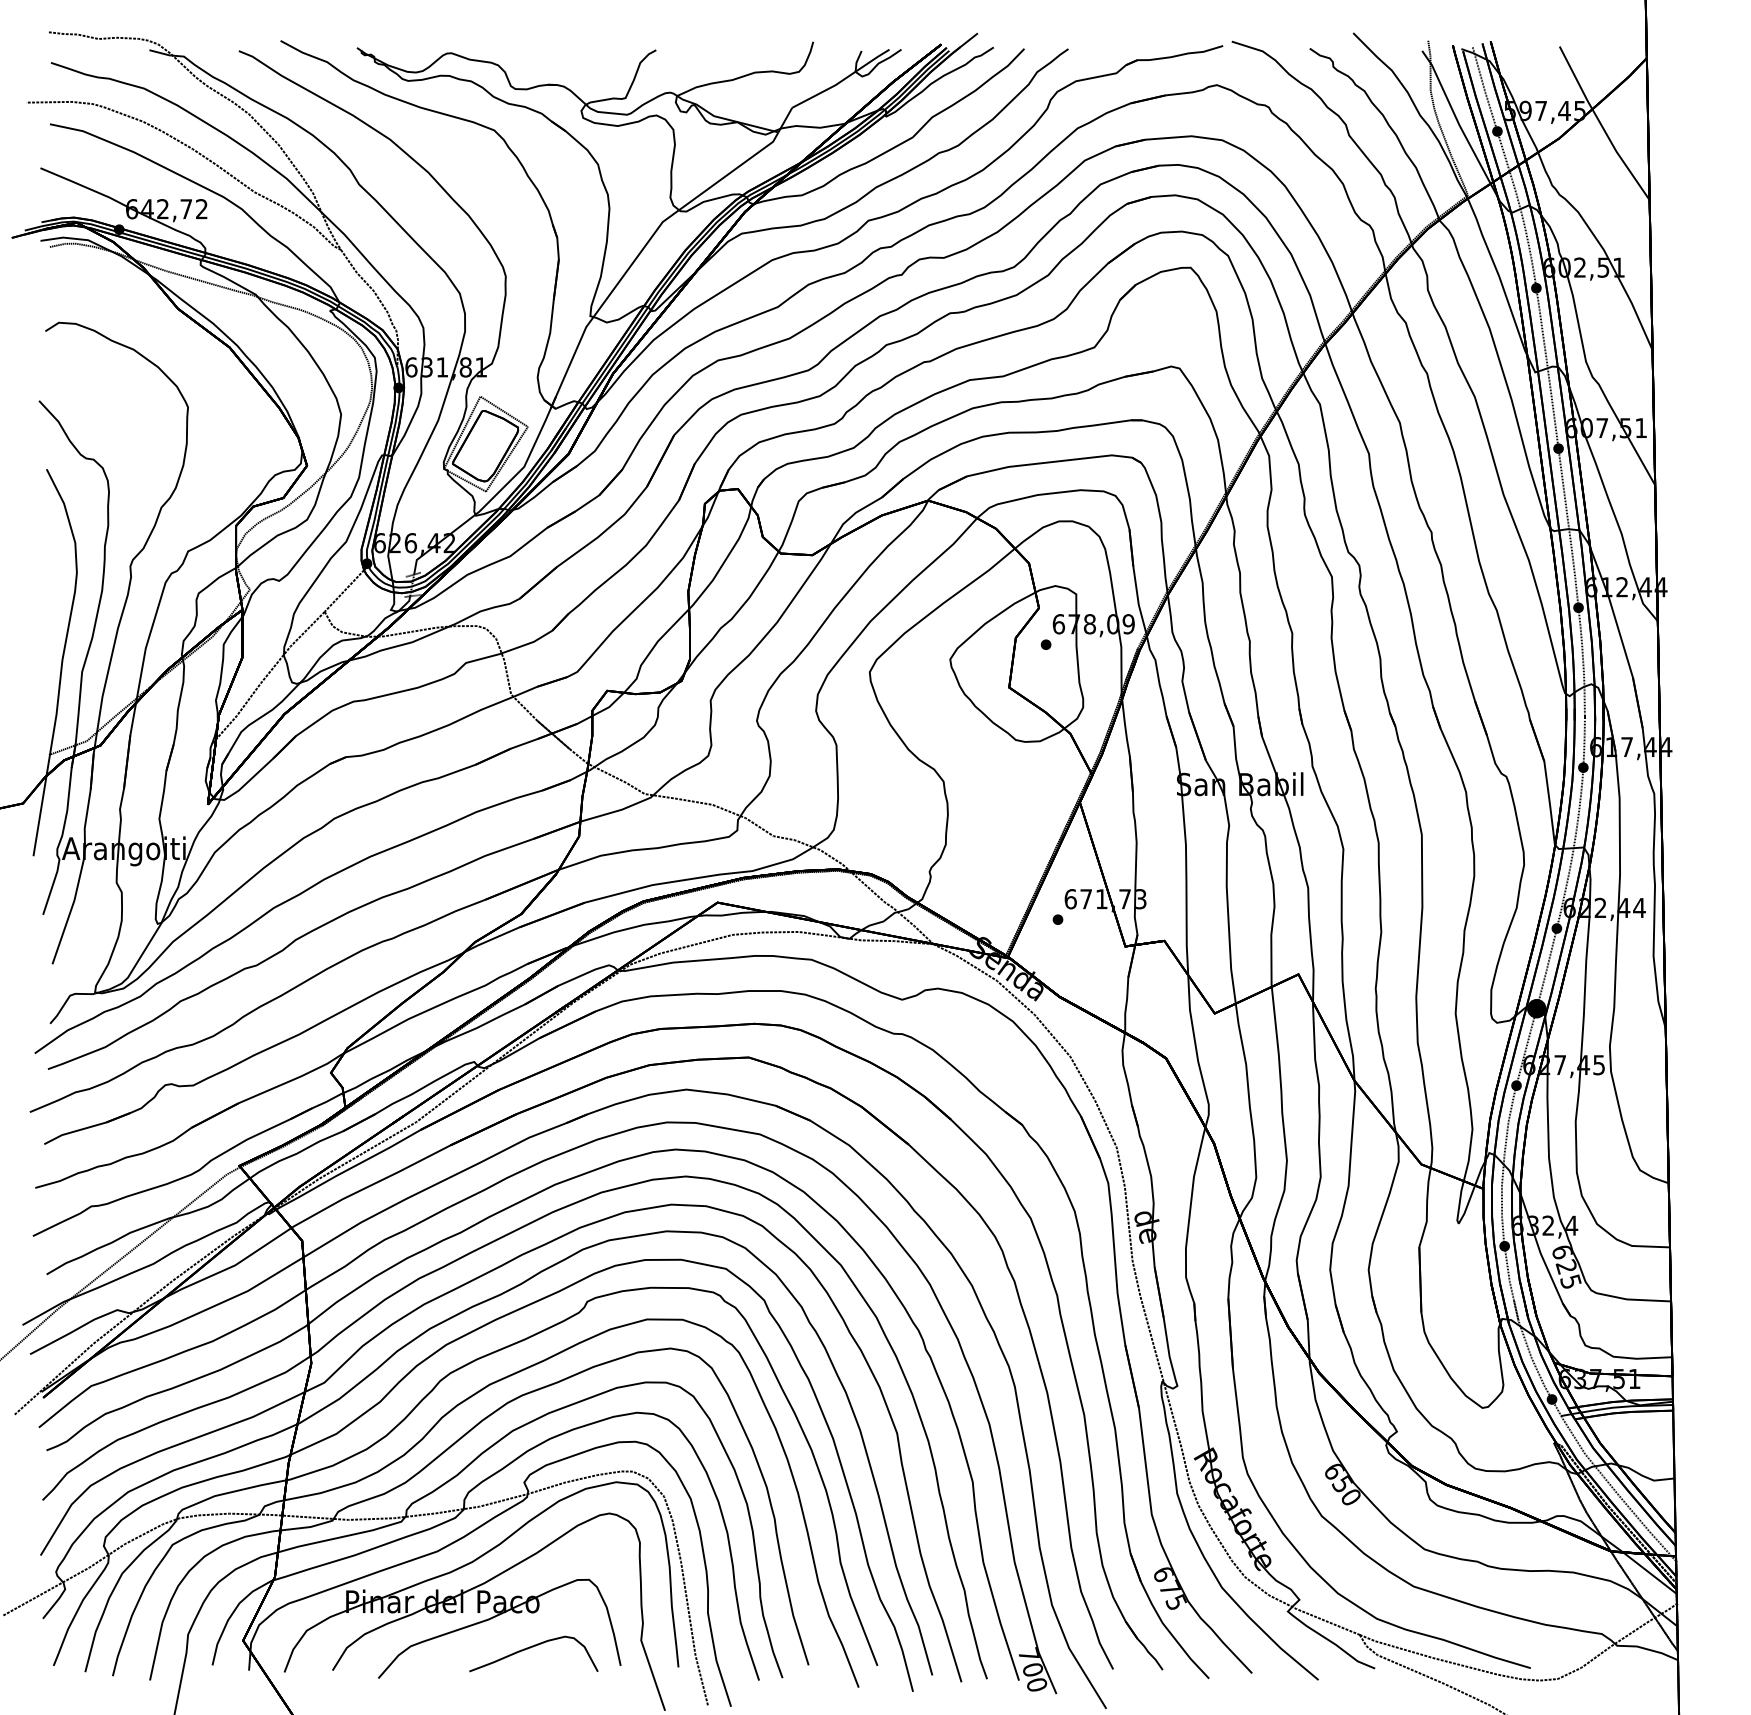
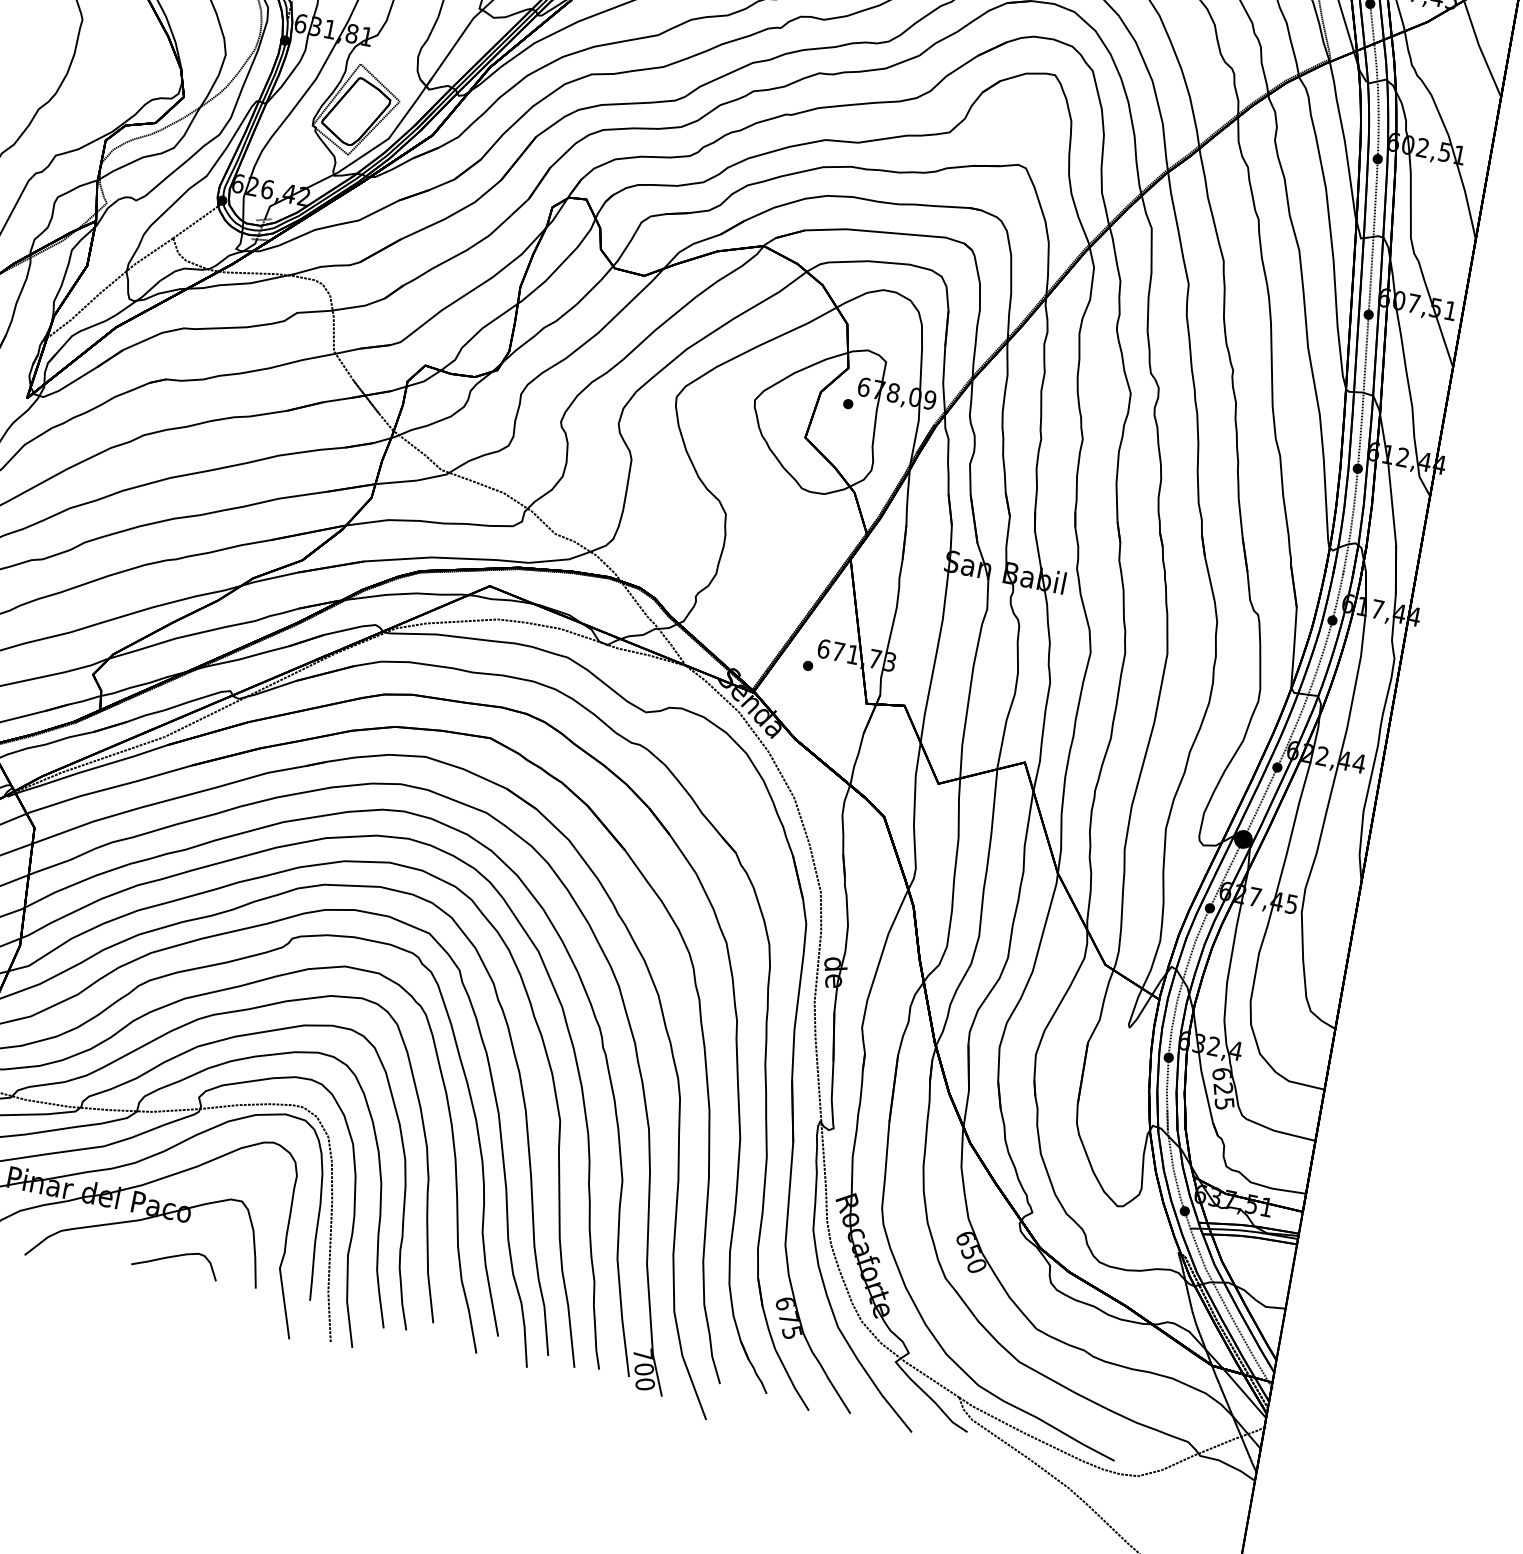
part: (533, 1653) -> (175, 1260), size x0.7

